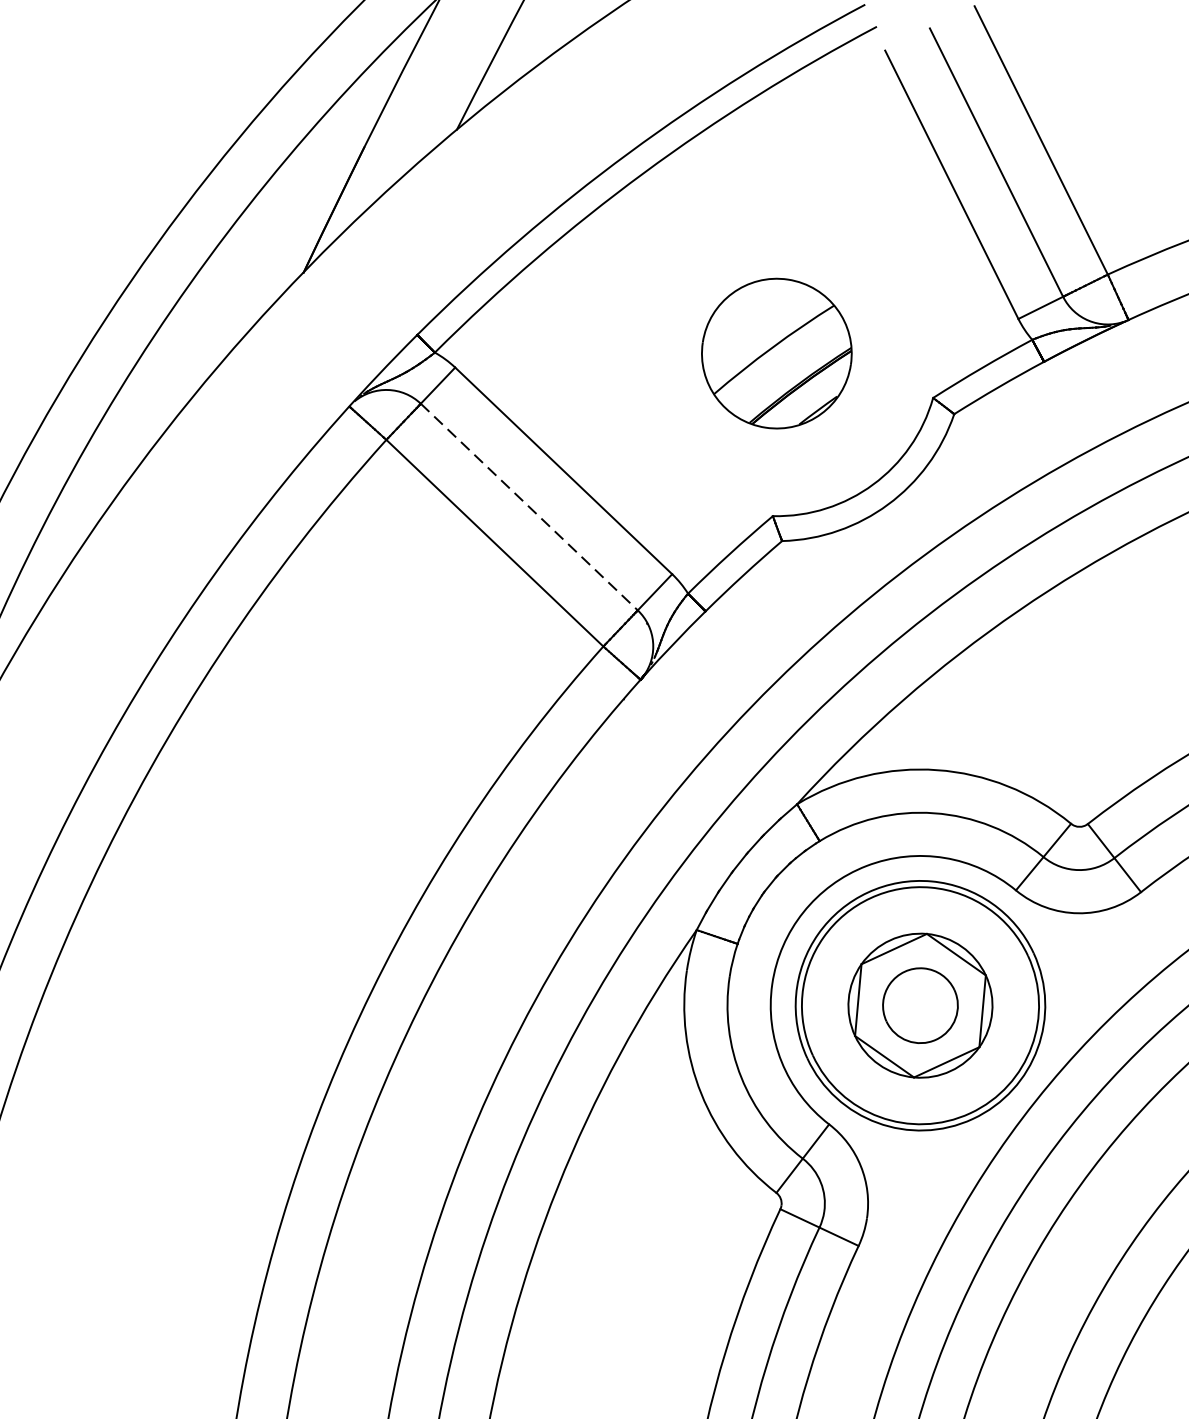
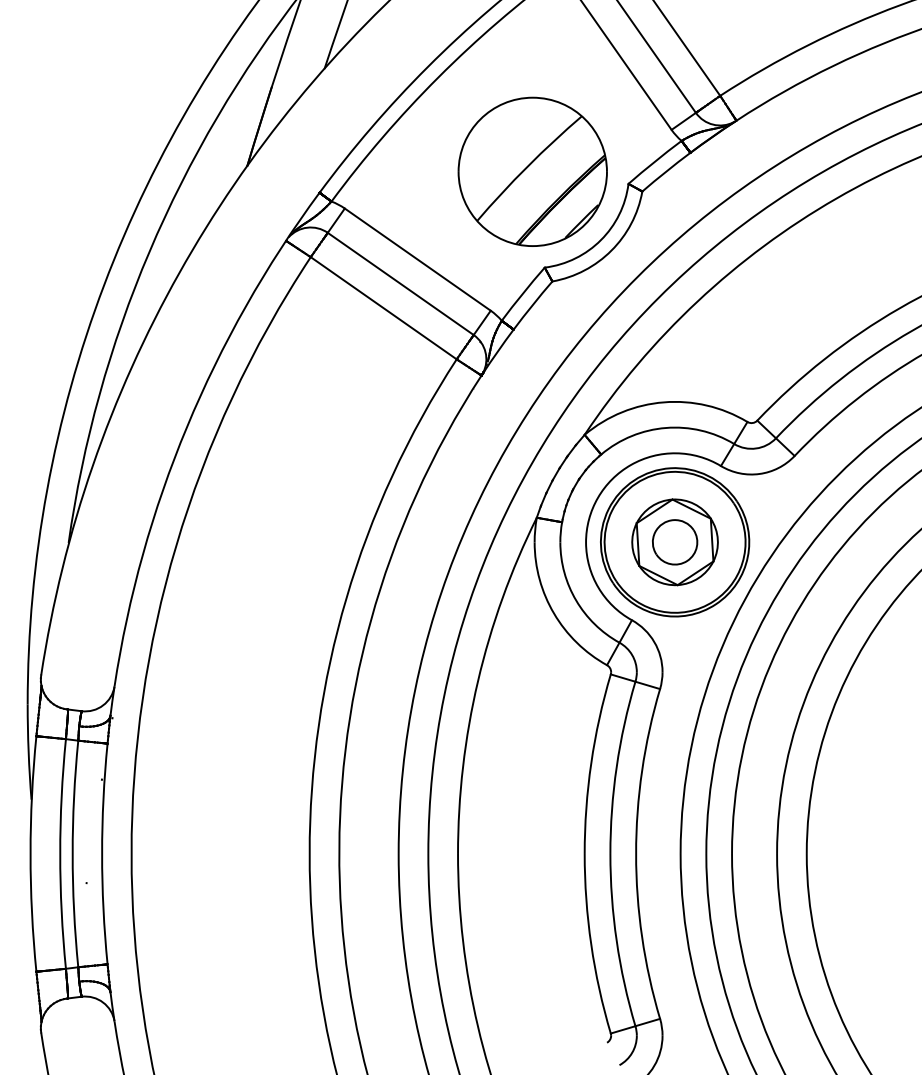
part: (776, 353) -> (532, 171), size x1.67
line: (530, 508) -> (401, 284), dashed -> solid

